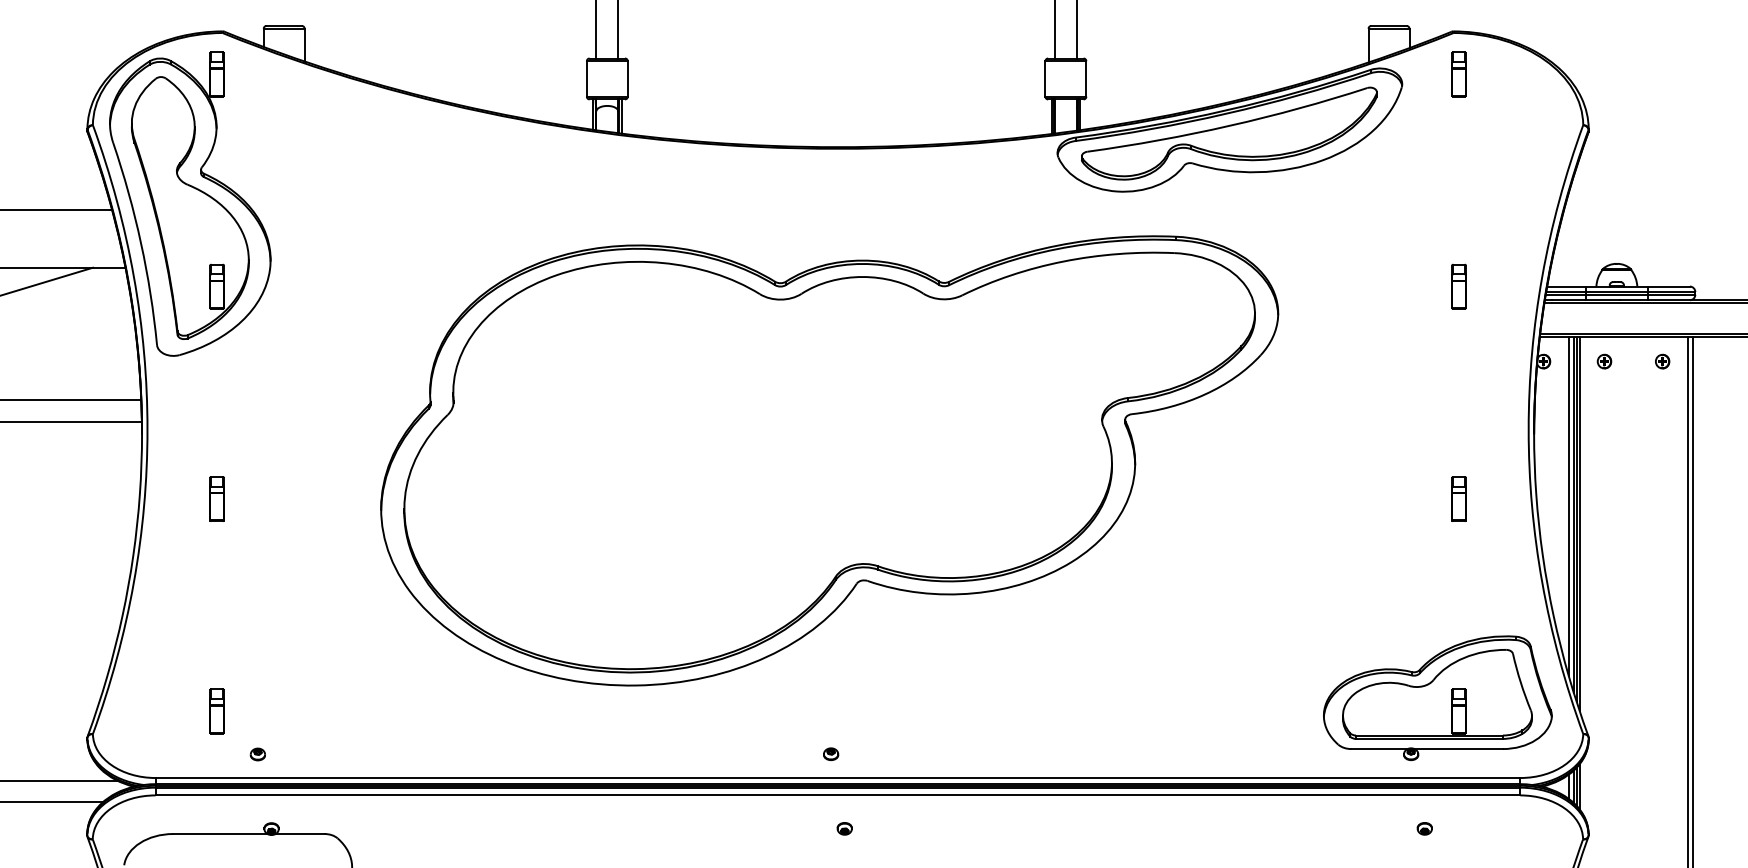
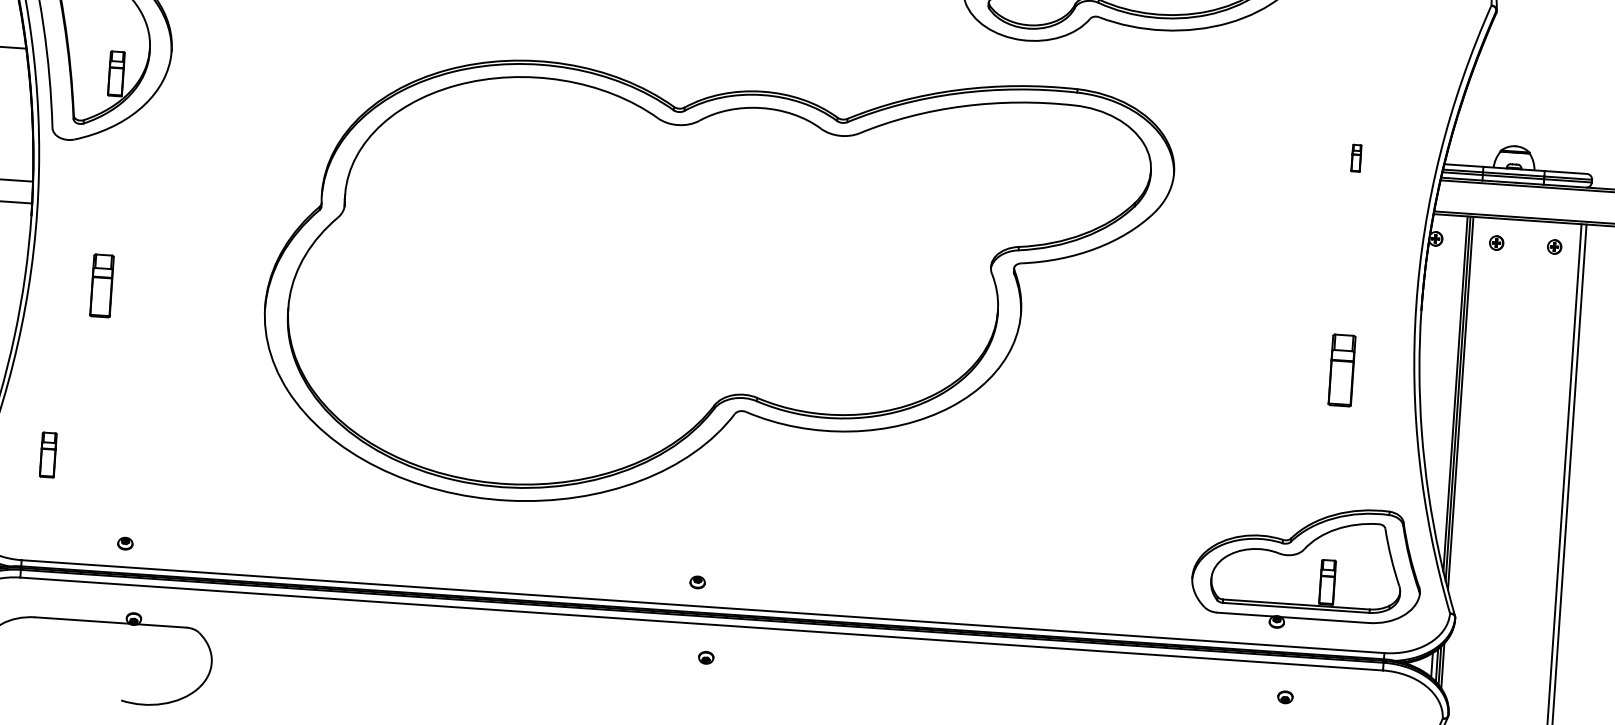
part: (1458, 286) -> (1355, 158), size x0.6
part: (216, 498) -> (101, 285), size x1.4
part: (1458, 498) -> (1341, 369), size x1.6
line: (1568, 506) -> (1450, 385), removed
part: (216, 711) -> (47, 455), moved

